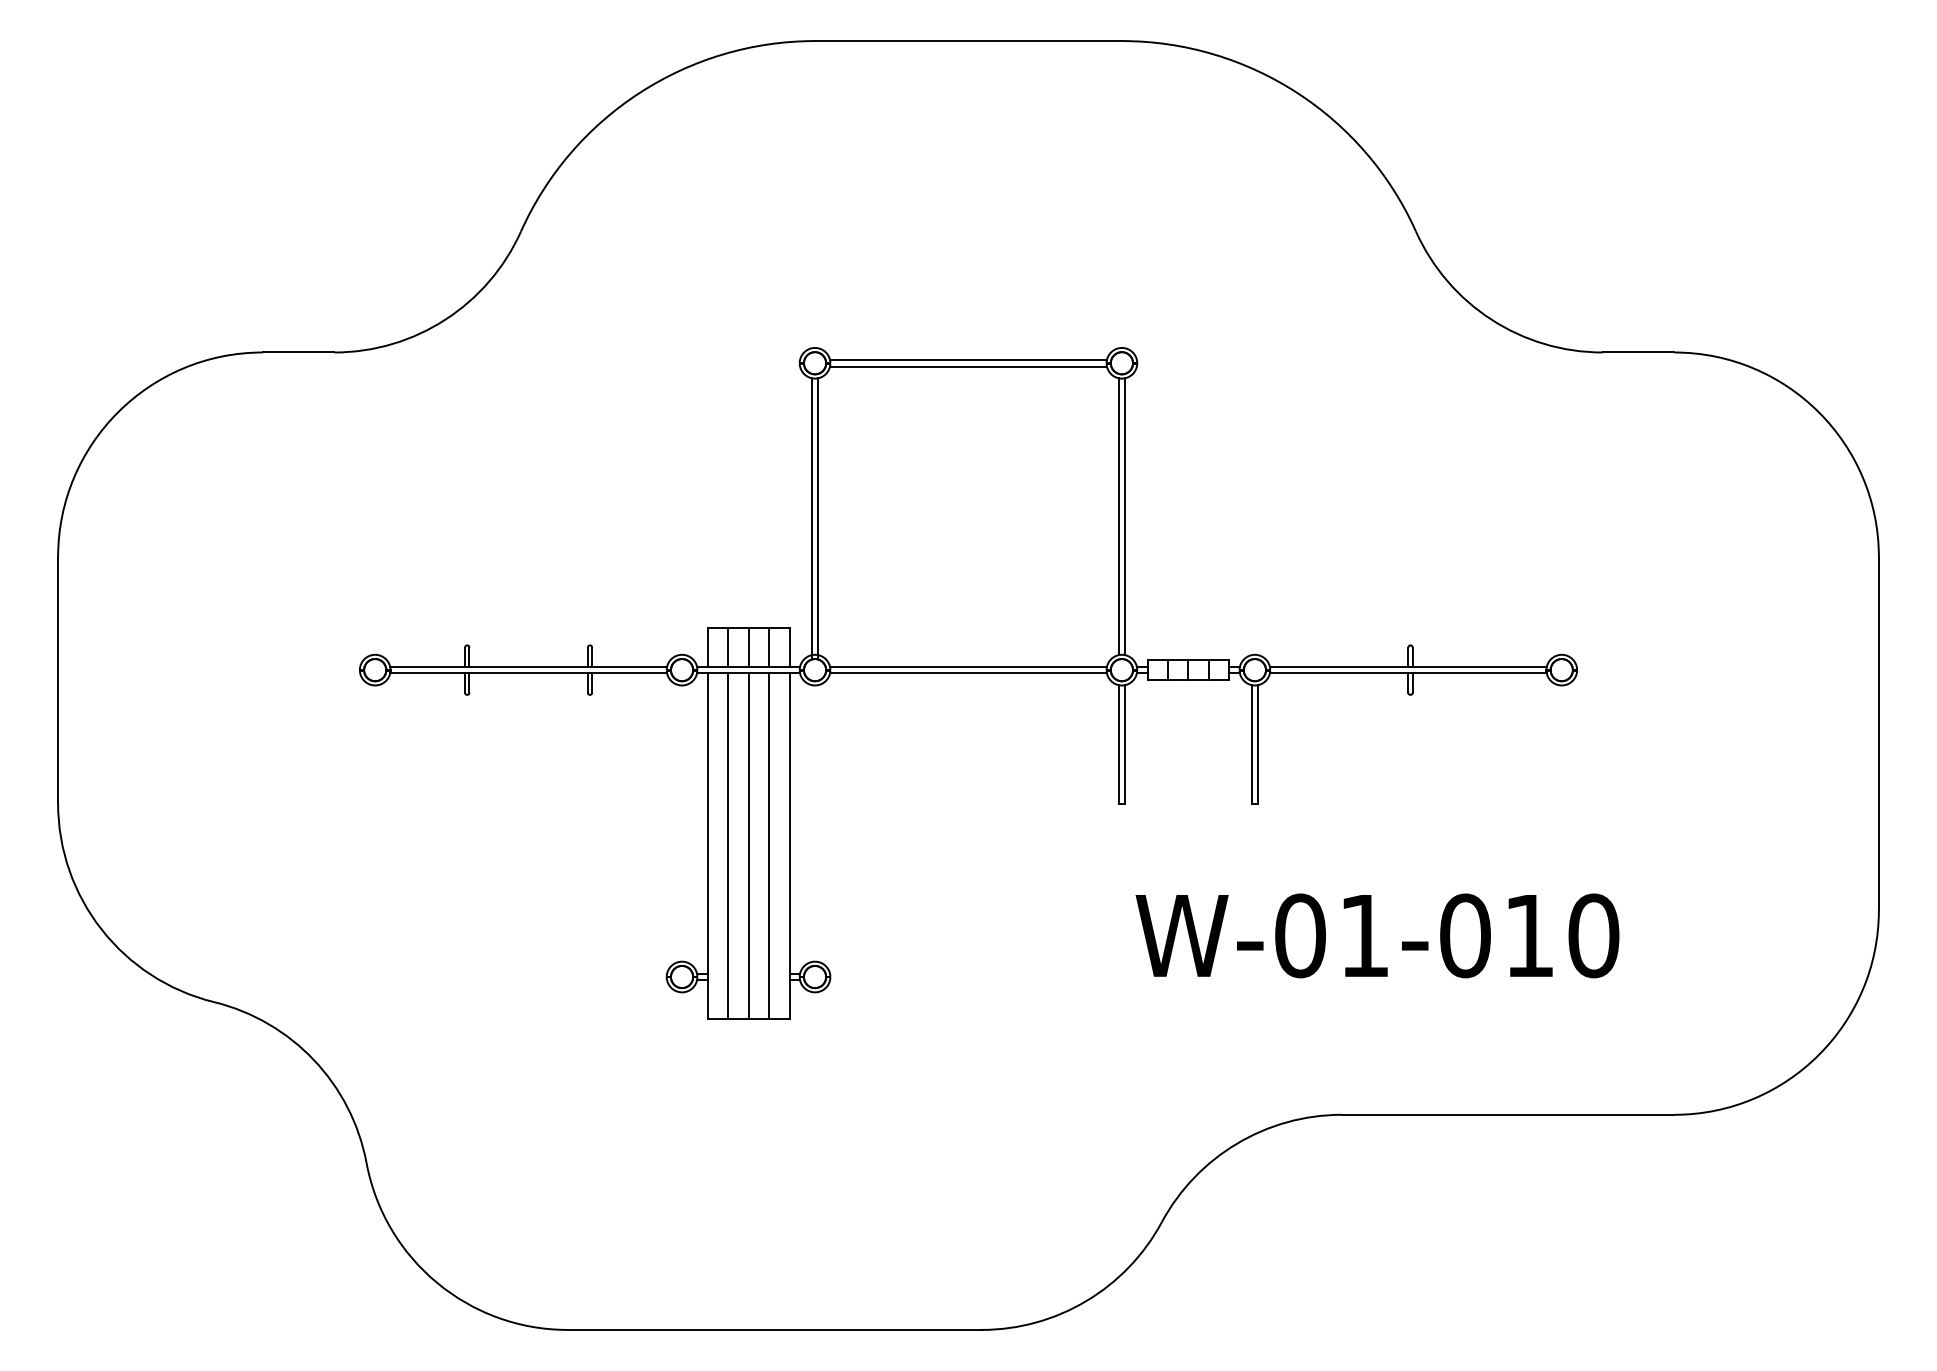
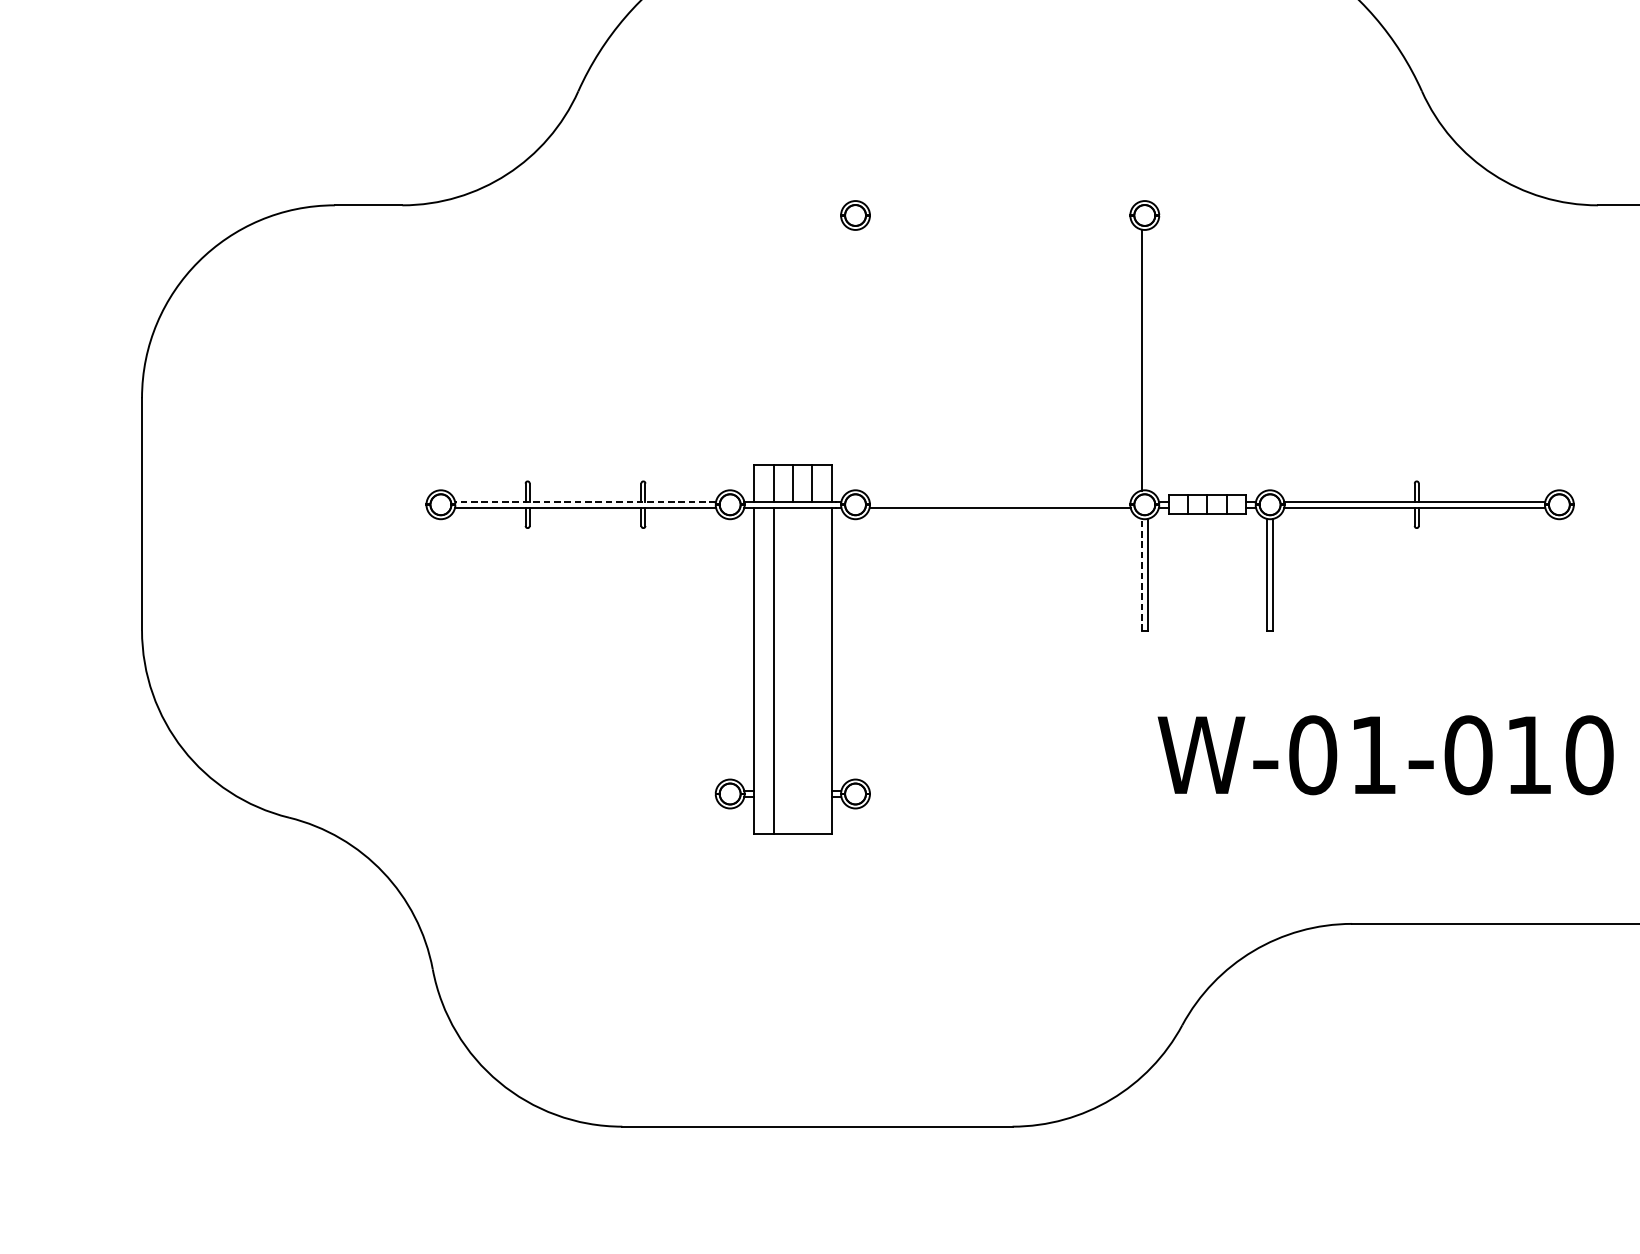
line: (968, 360) -> (1000, 212), removed
line: (968, 366) -> (1000, 218), removed
line: (1125, 516) -> (1148, 359), removed
line: (811, 518) -> (852, 361), removed
line: (818, 518) -> (858, 361), removed
line: (528, 666) -> (585, 501), solid -> dashed
line: (968, 666) -> (1000, 501), removed
line: (1118, 744) -> (1141, 574), solid -> dashed
line: (748, 846) -> (792, 670), removed
line: (769, 846) -> (812, 670), removed

